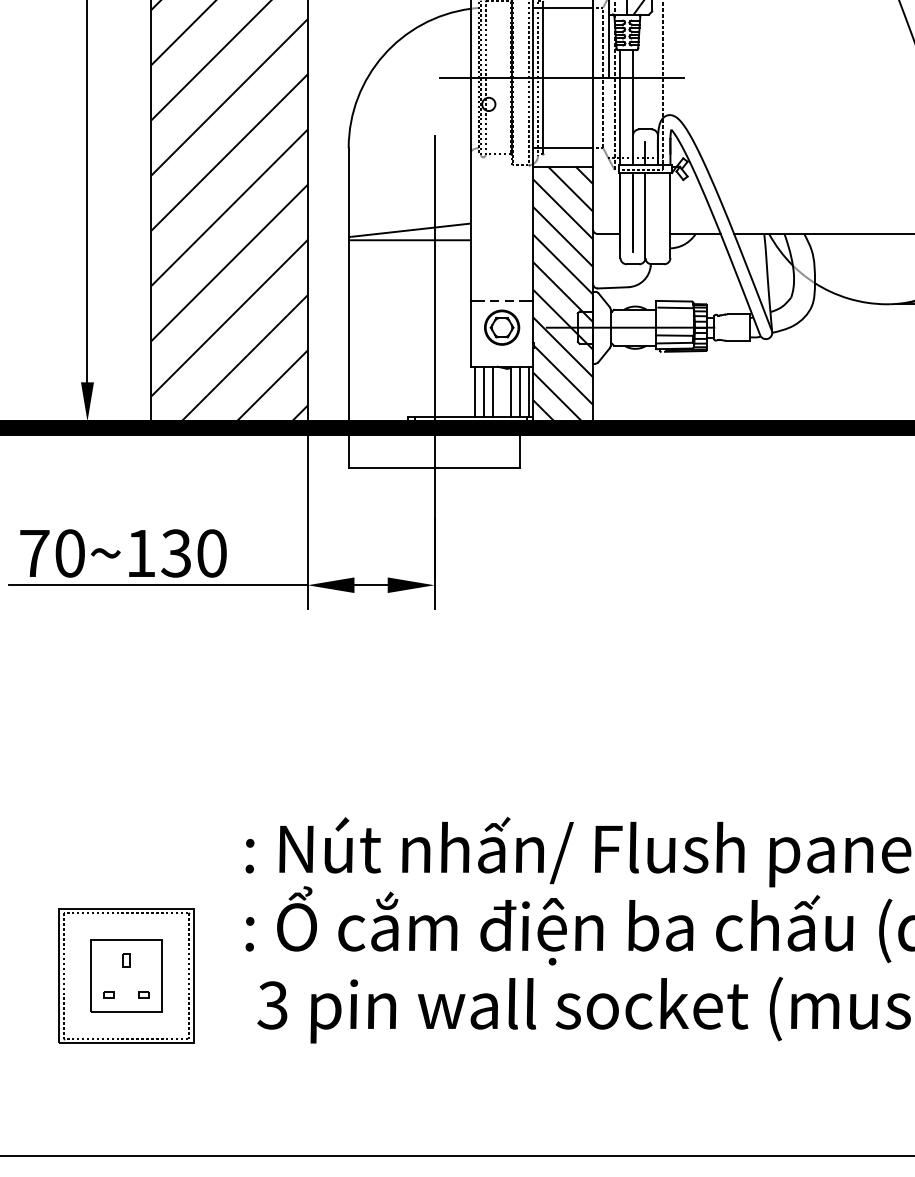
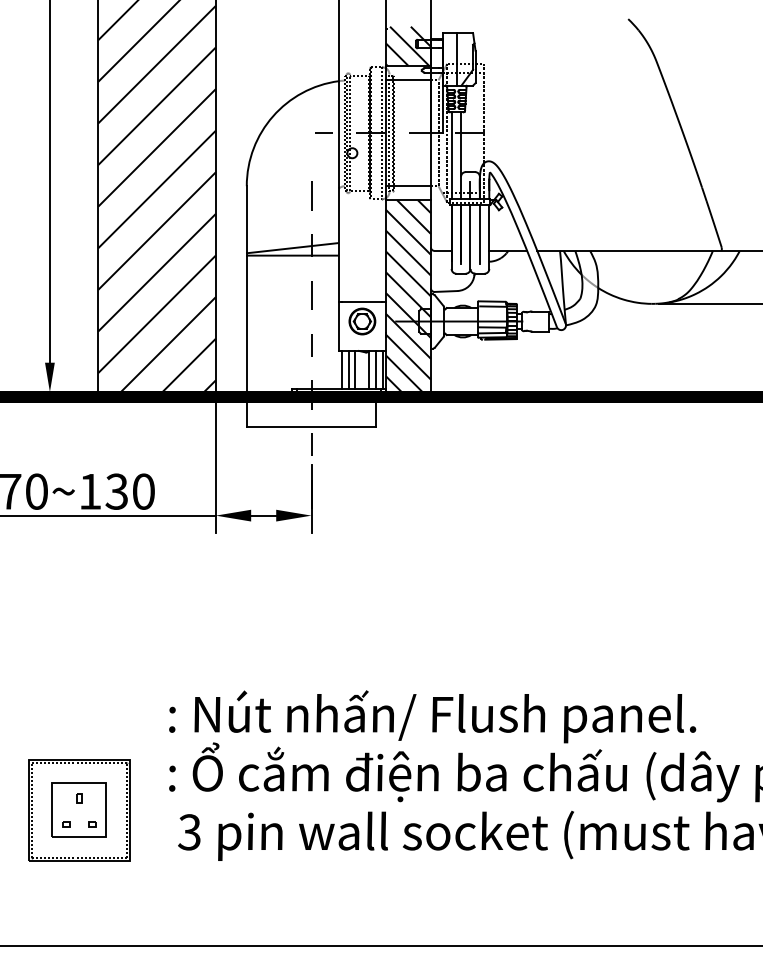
line: (657, 212) -> (479, 234), added
line: (500, 301) -> (361, 301), dashed -> solid

